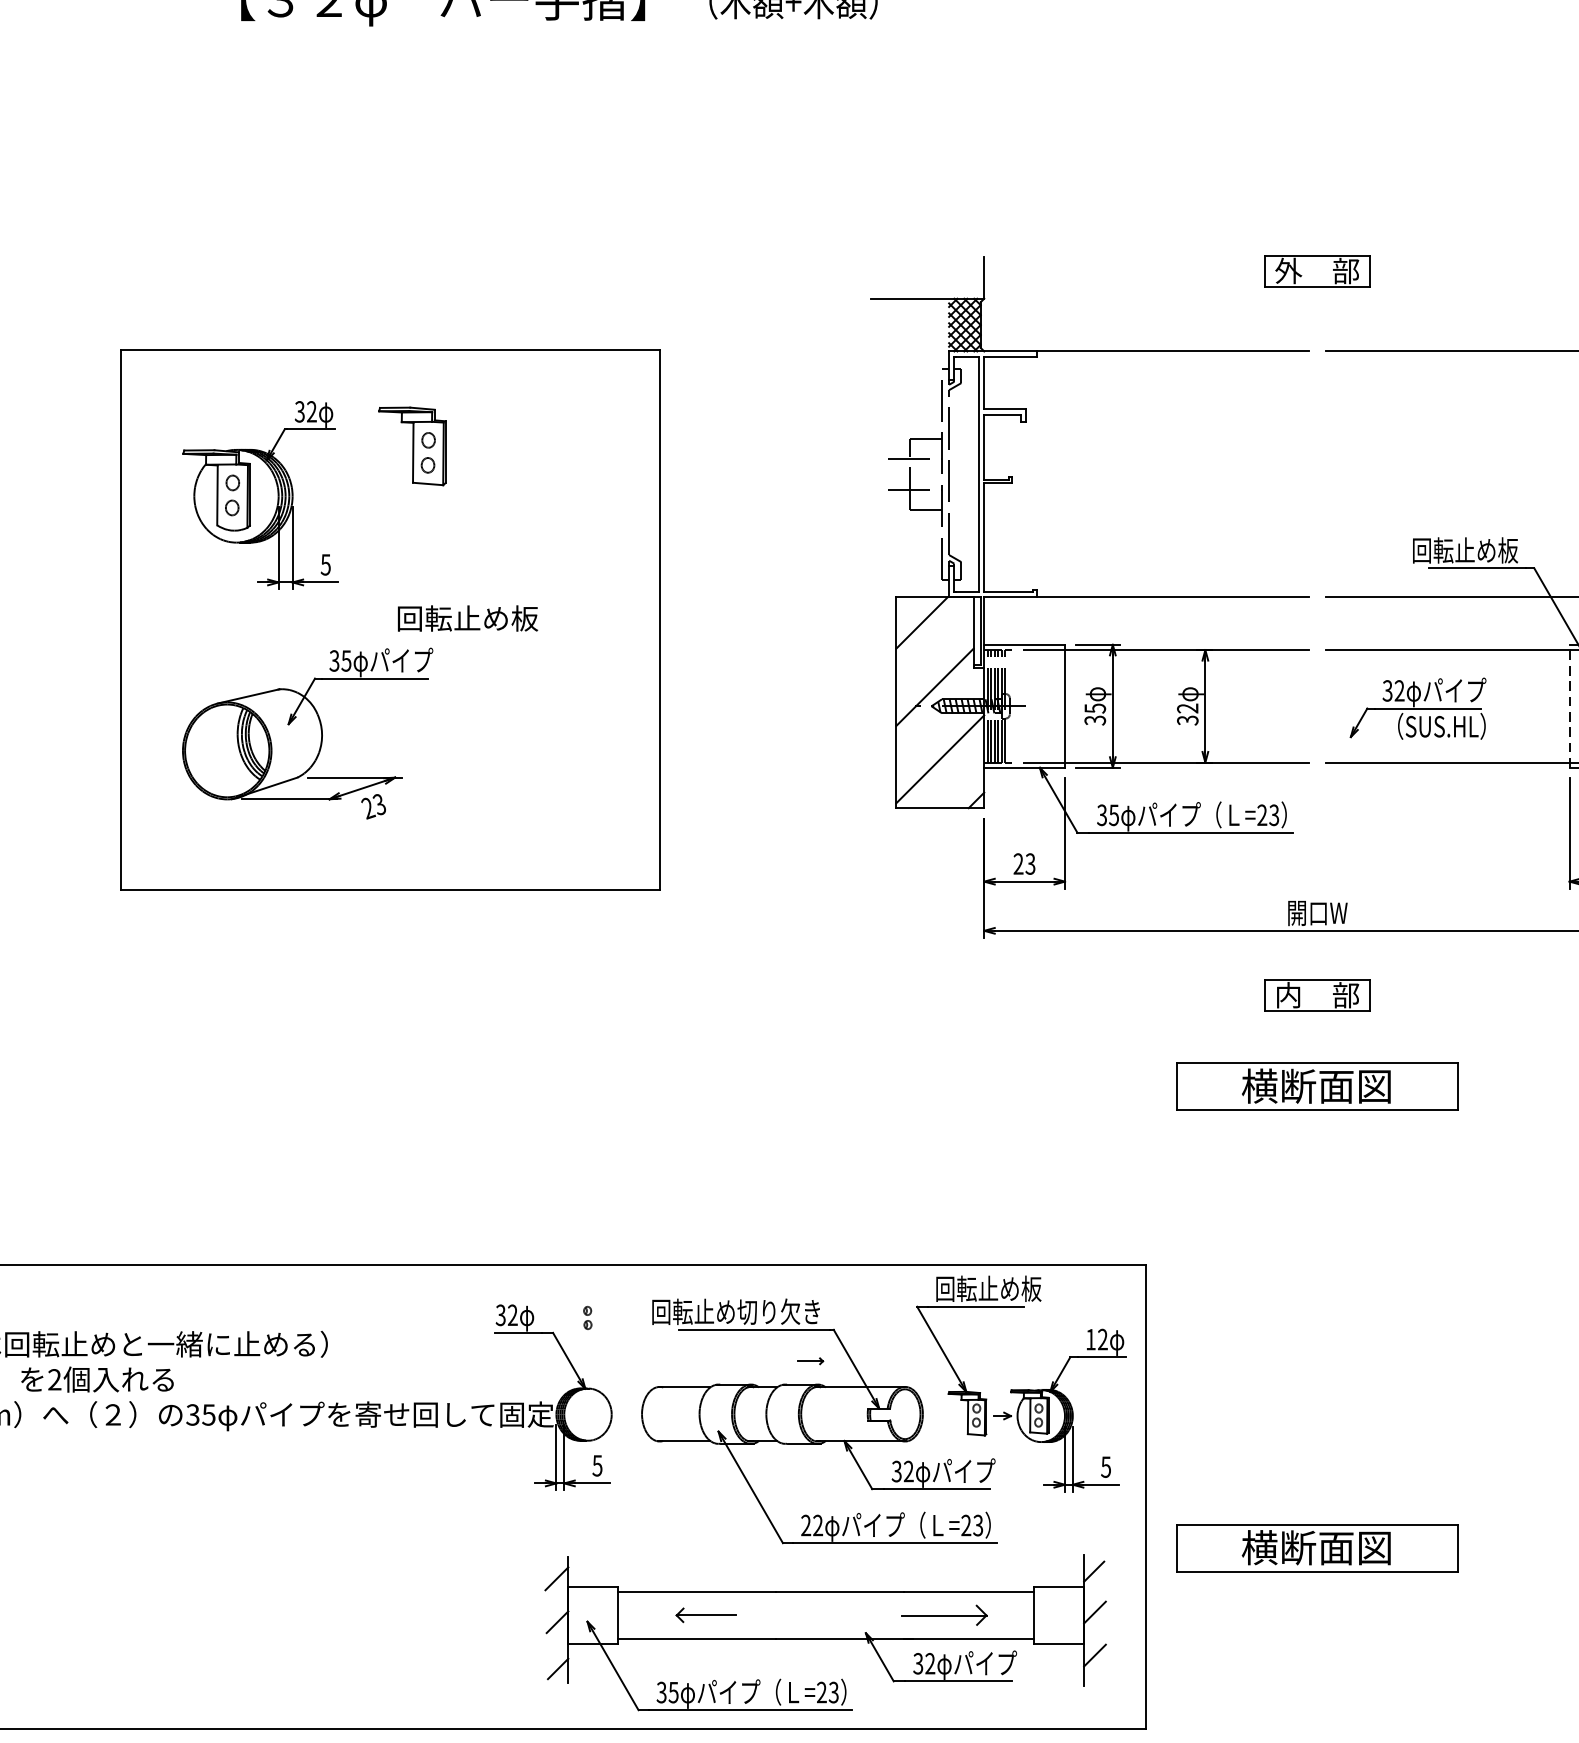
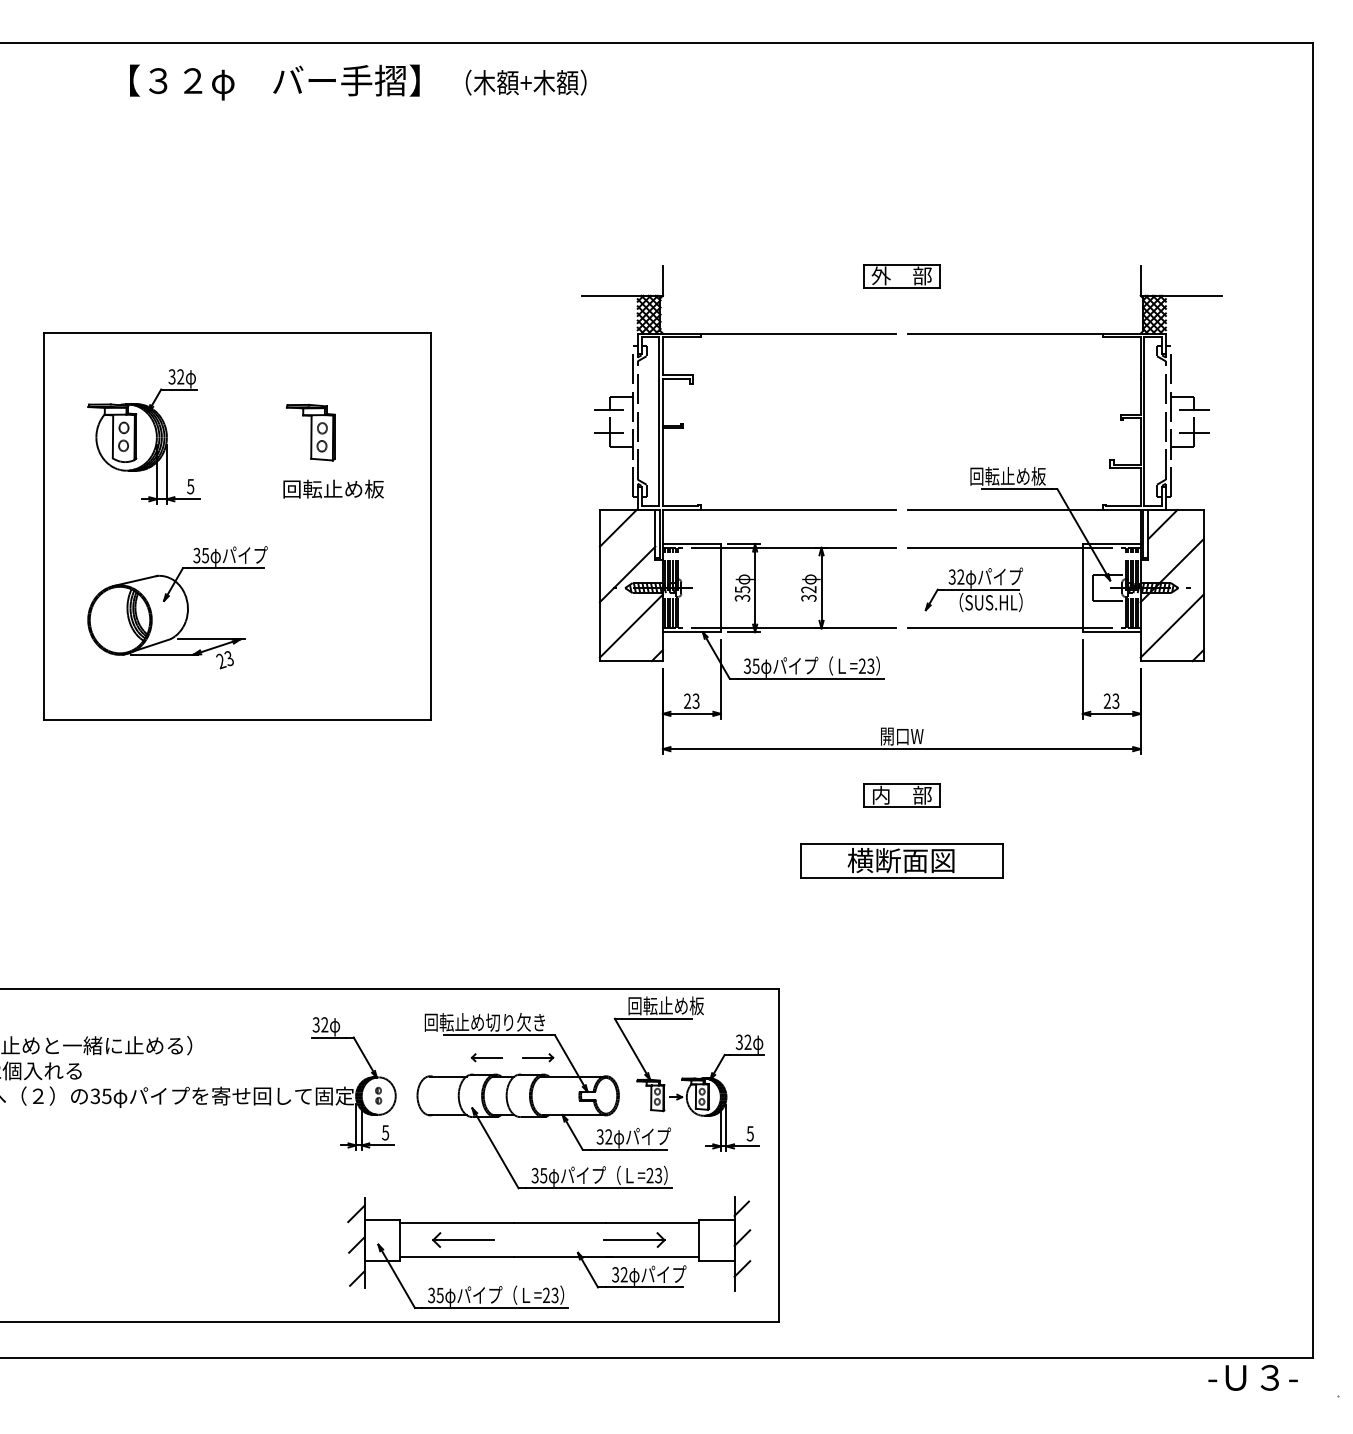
part: (411, 446) -> (310, 432), moved
text: (467, 617) -> (333, 488), moved
line: (1569, 705) -> (1082, 587), dashed -> solid
part: (587, 1317) -> (378, 1095), moved
text: (1089, 1339) -> (738, 1042), 12 -> 32
part: (738, 1360) -> (486, 1057), added
part: (810, 1360) -> (538, 1057), size x1.67
text: (812, 1525) -> (539, 1175), 22 -> 35
part: (1316, 1547) -> (901, 1191), removed
part: (706, 1614) -> (463, 1239), size x1.43

